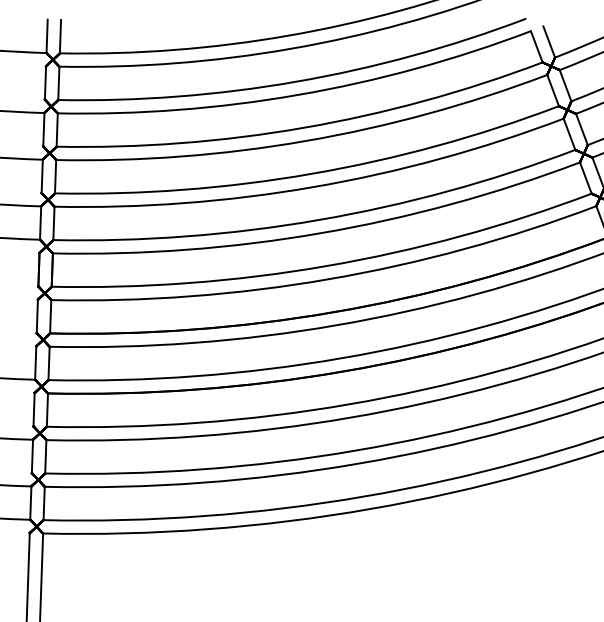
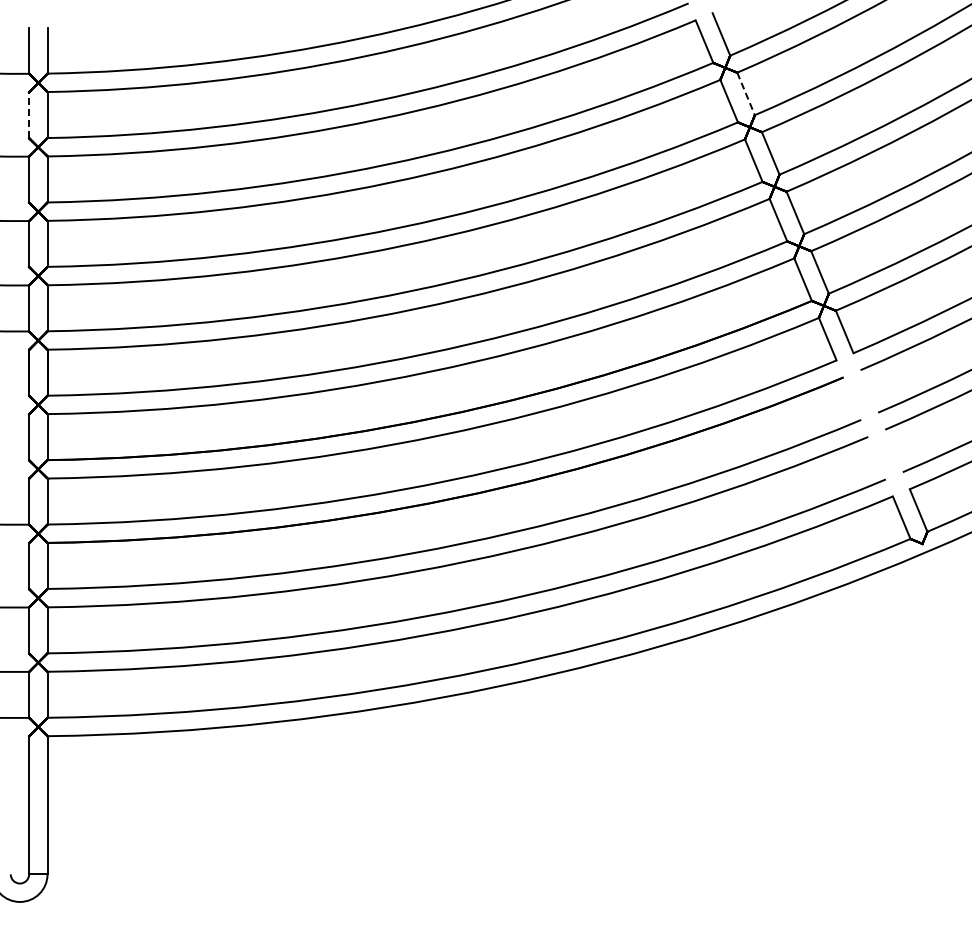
line: (45, 82) -> (29, 114), solid -> dashed
line: (565, 86) -> (746, 94), solid -> dashed

